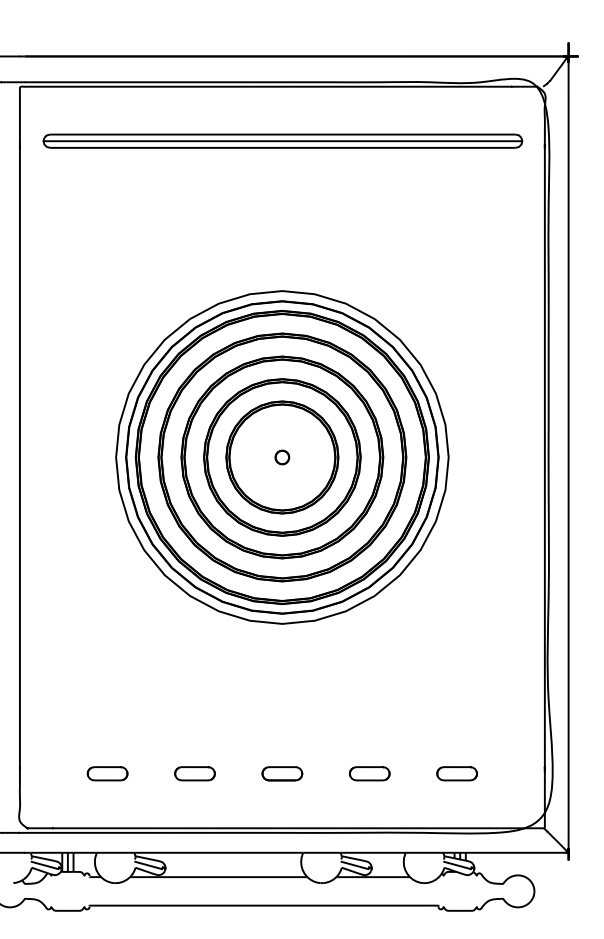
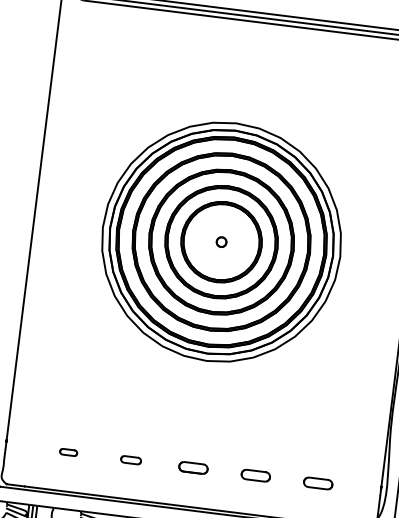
part: (107, 773) -> (68, 452), size x0.6
part: (194, 773) -> (130, 459), size x0.7

